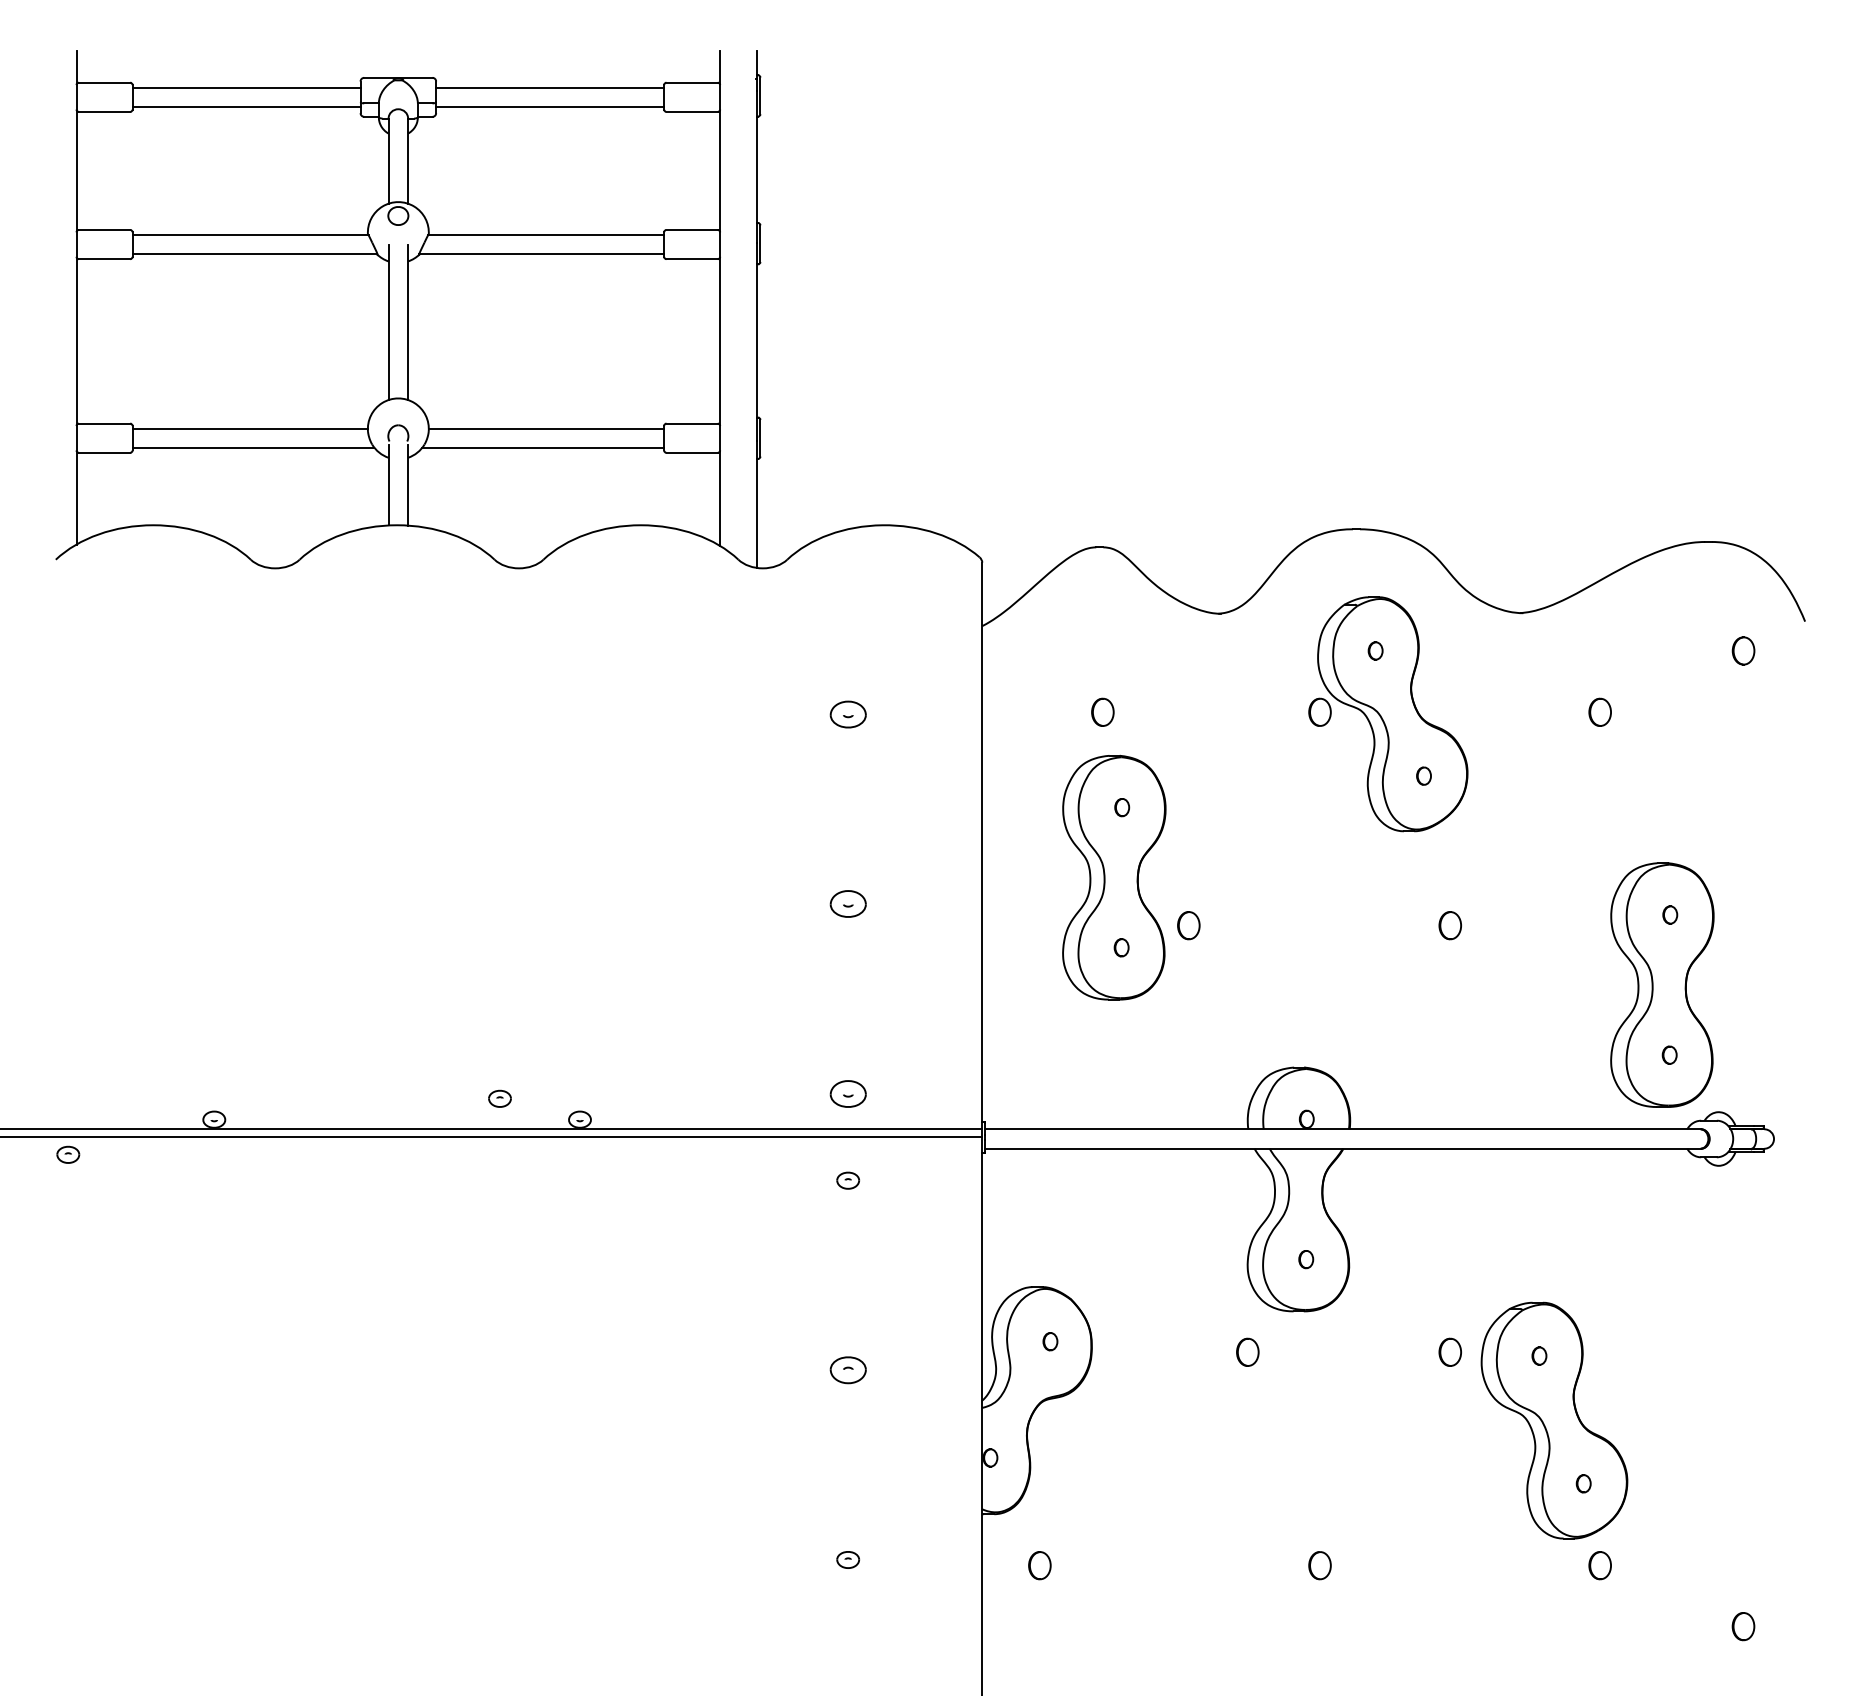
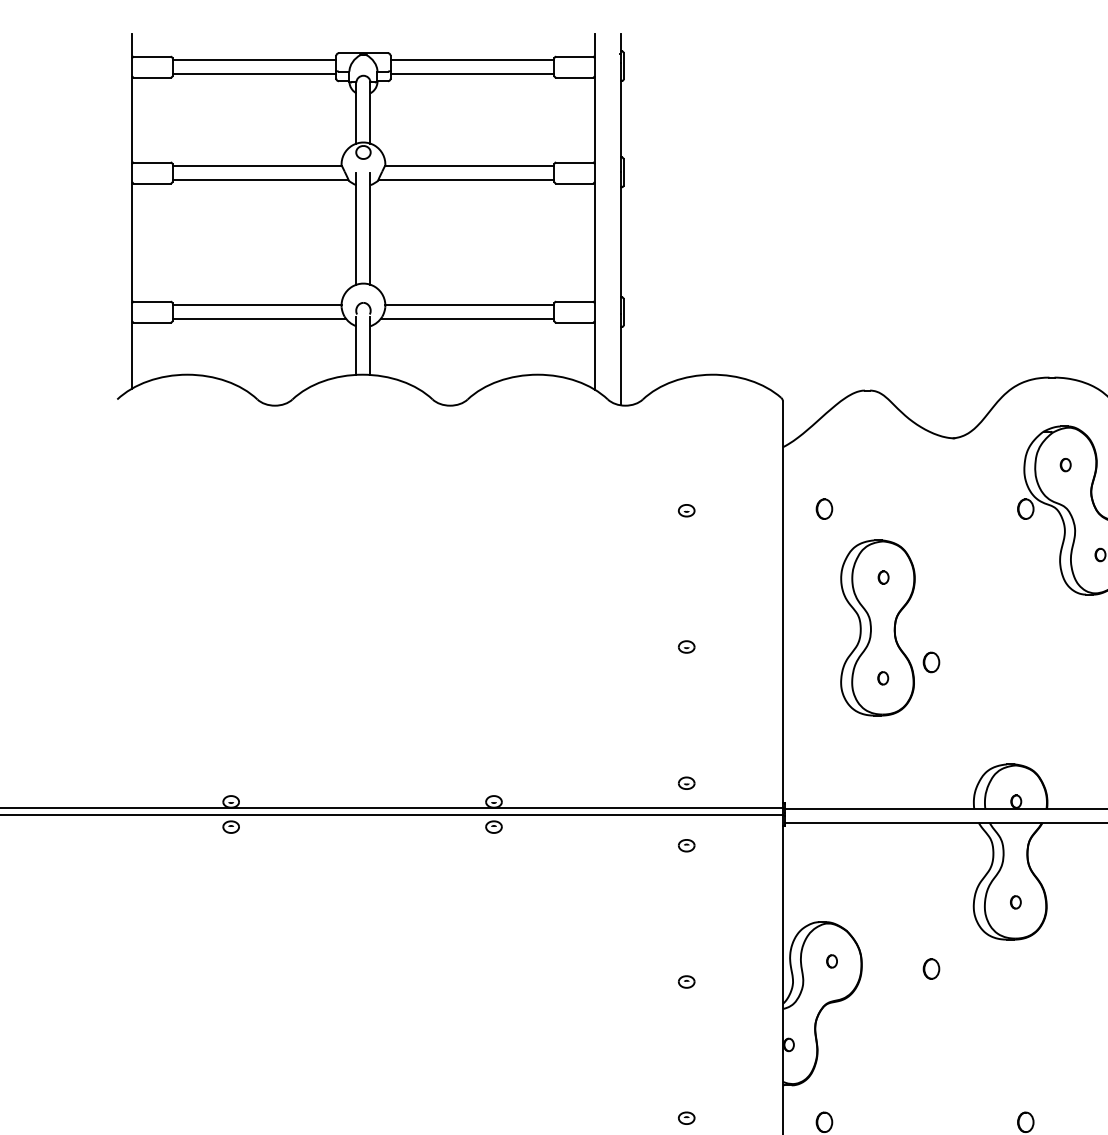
part: (1102, 711) -> (824, 508), moved
part: (847, 714) -> (686, 510), size x0.62
part: (847, 904) -> (686, 647), size x0.62
part: (847, 1093) -> (686, 783), size x0.62
part: (499, 1098) -> (493, 826), moved
part: (68, 1154) -> (231, 826), moved
part: (1247, 1351) -> (931, 968), moved
part: (847, 1370) -> (686, 982), size x0.62

